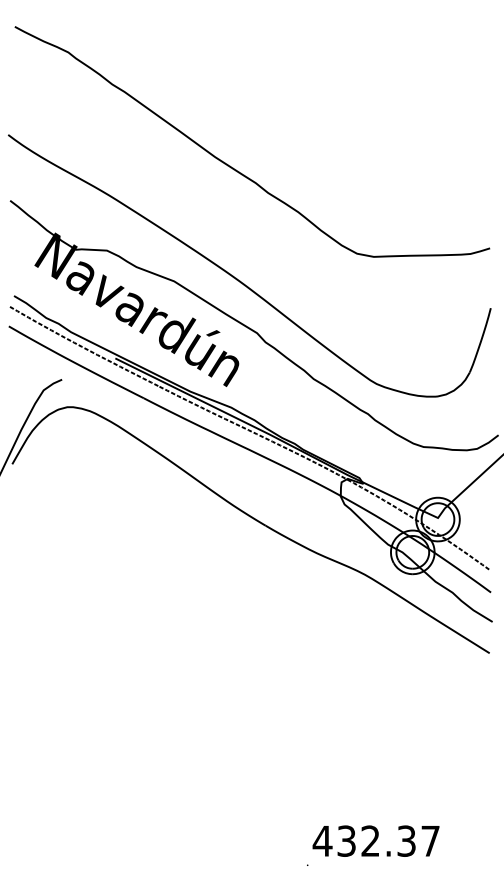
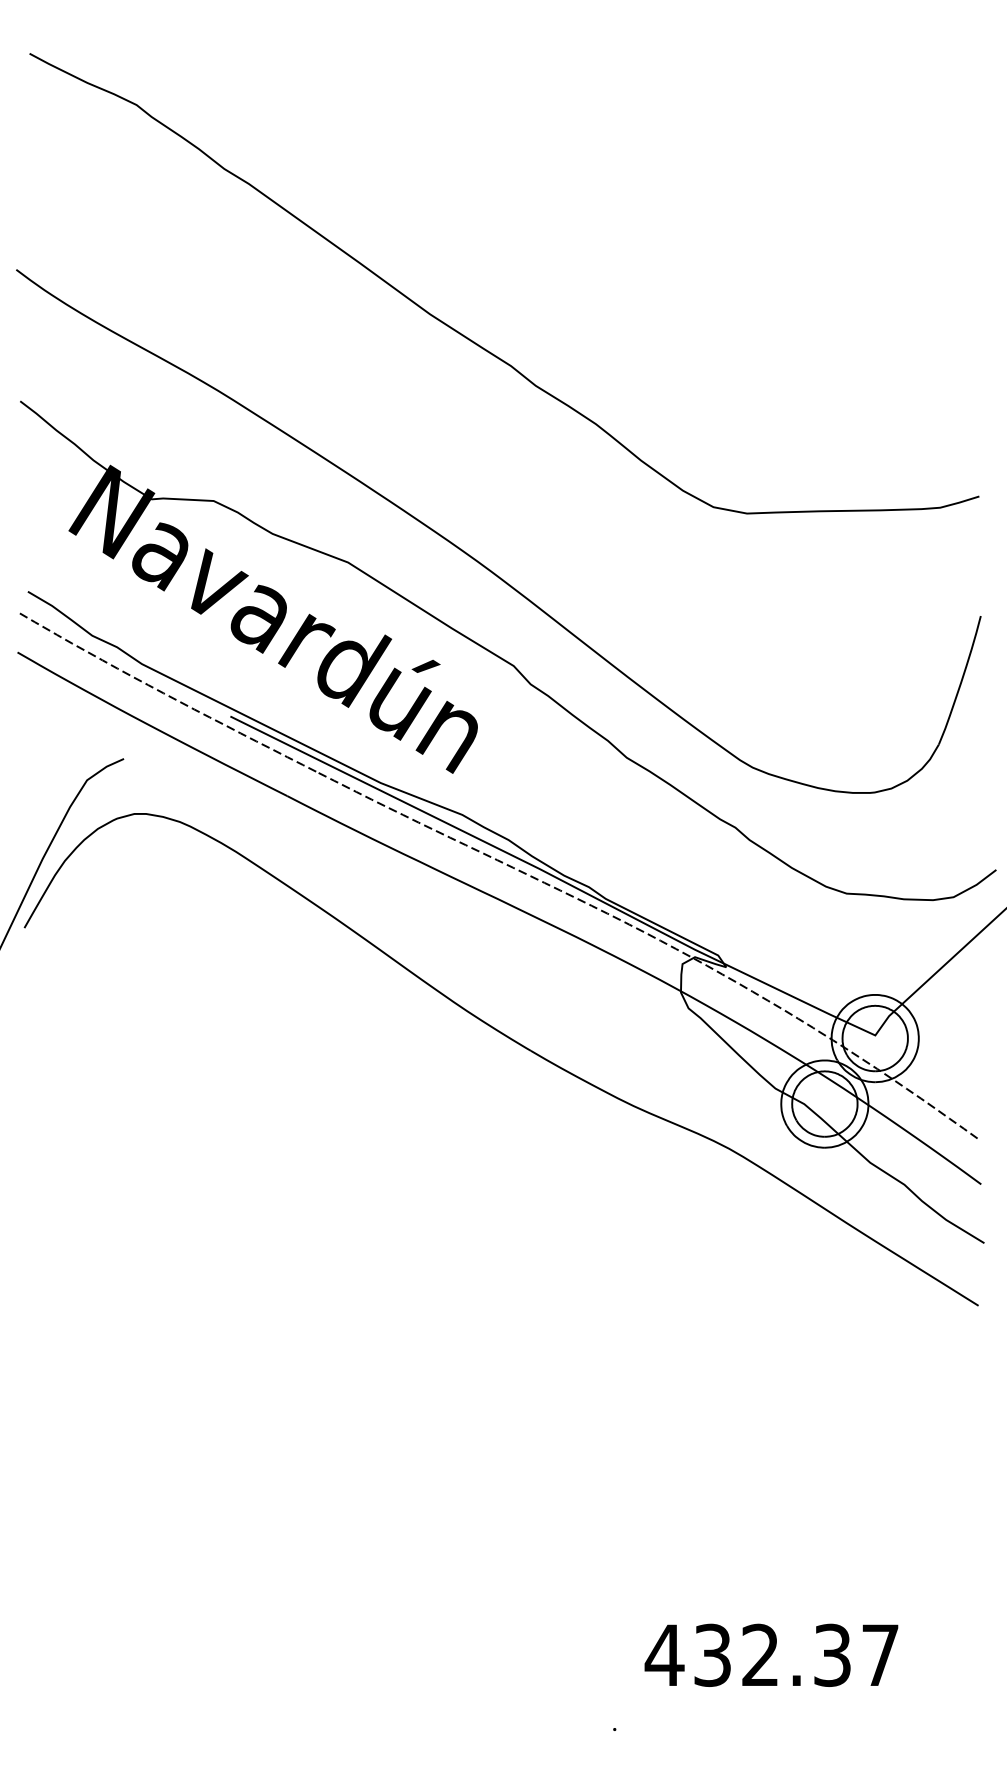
text: (375, 840) -> (770, 1653), moved

